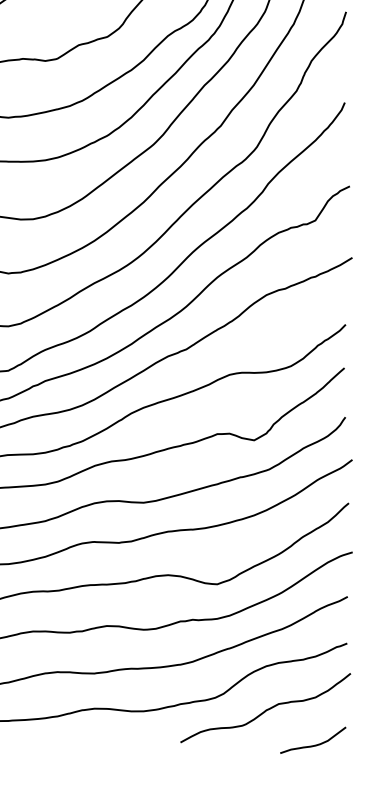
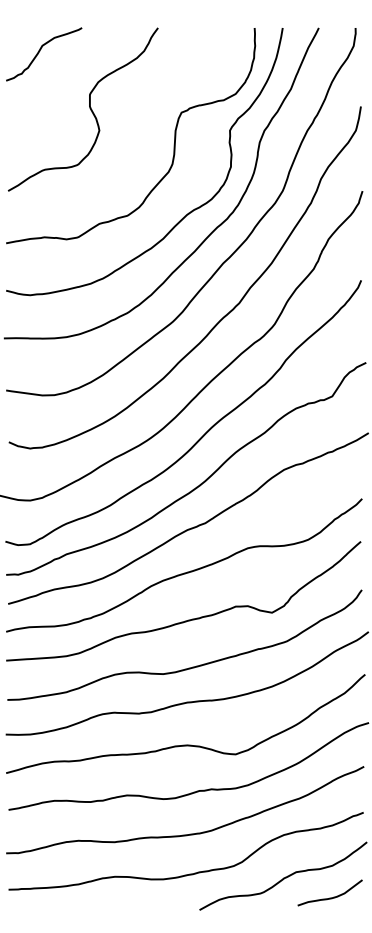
curve: (312, 744) -> (329, 897), moved

